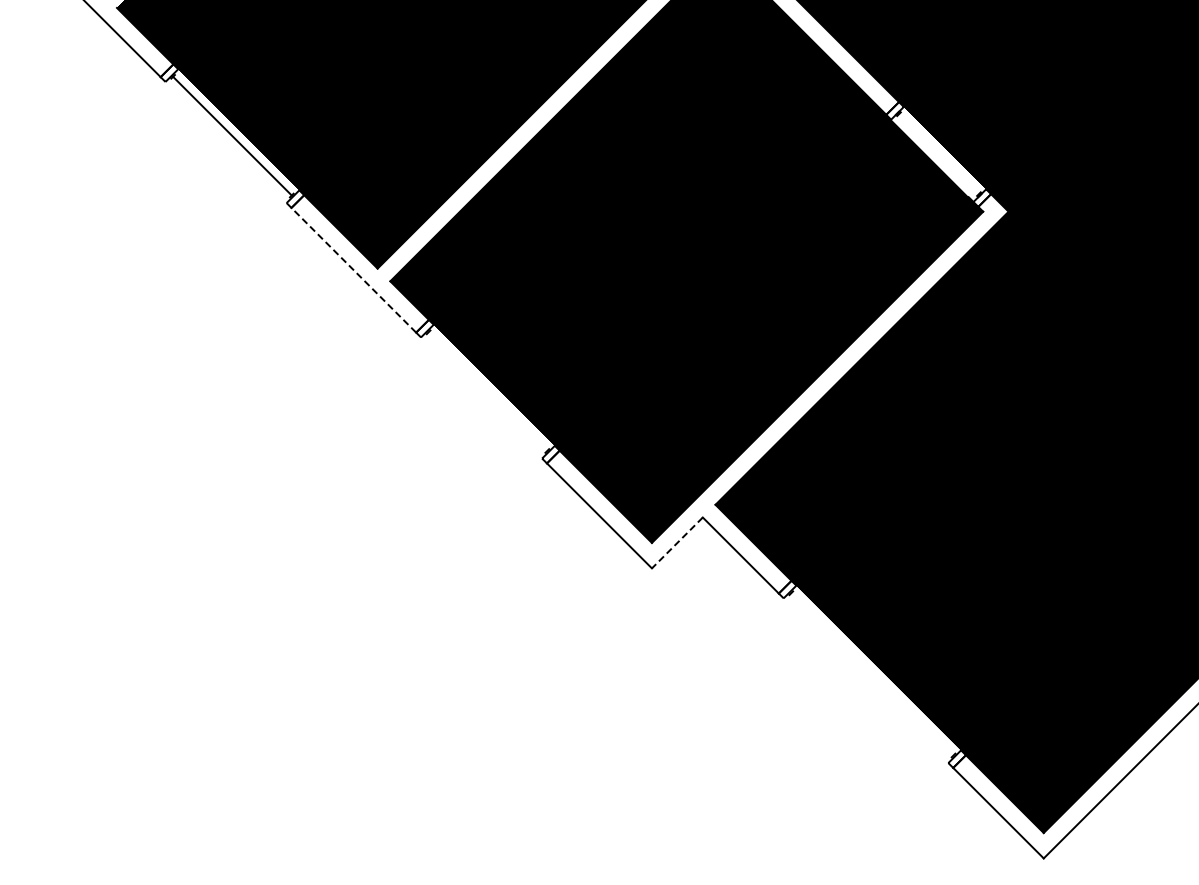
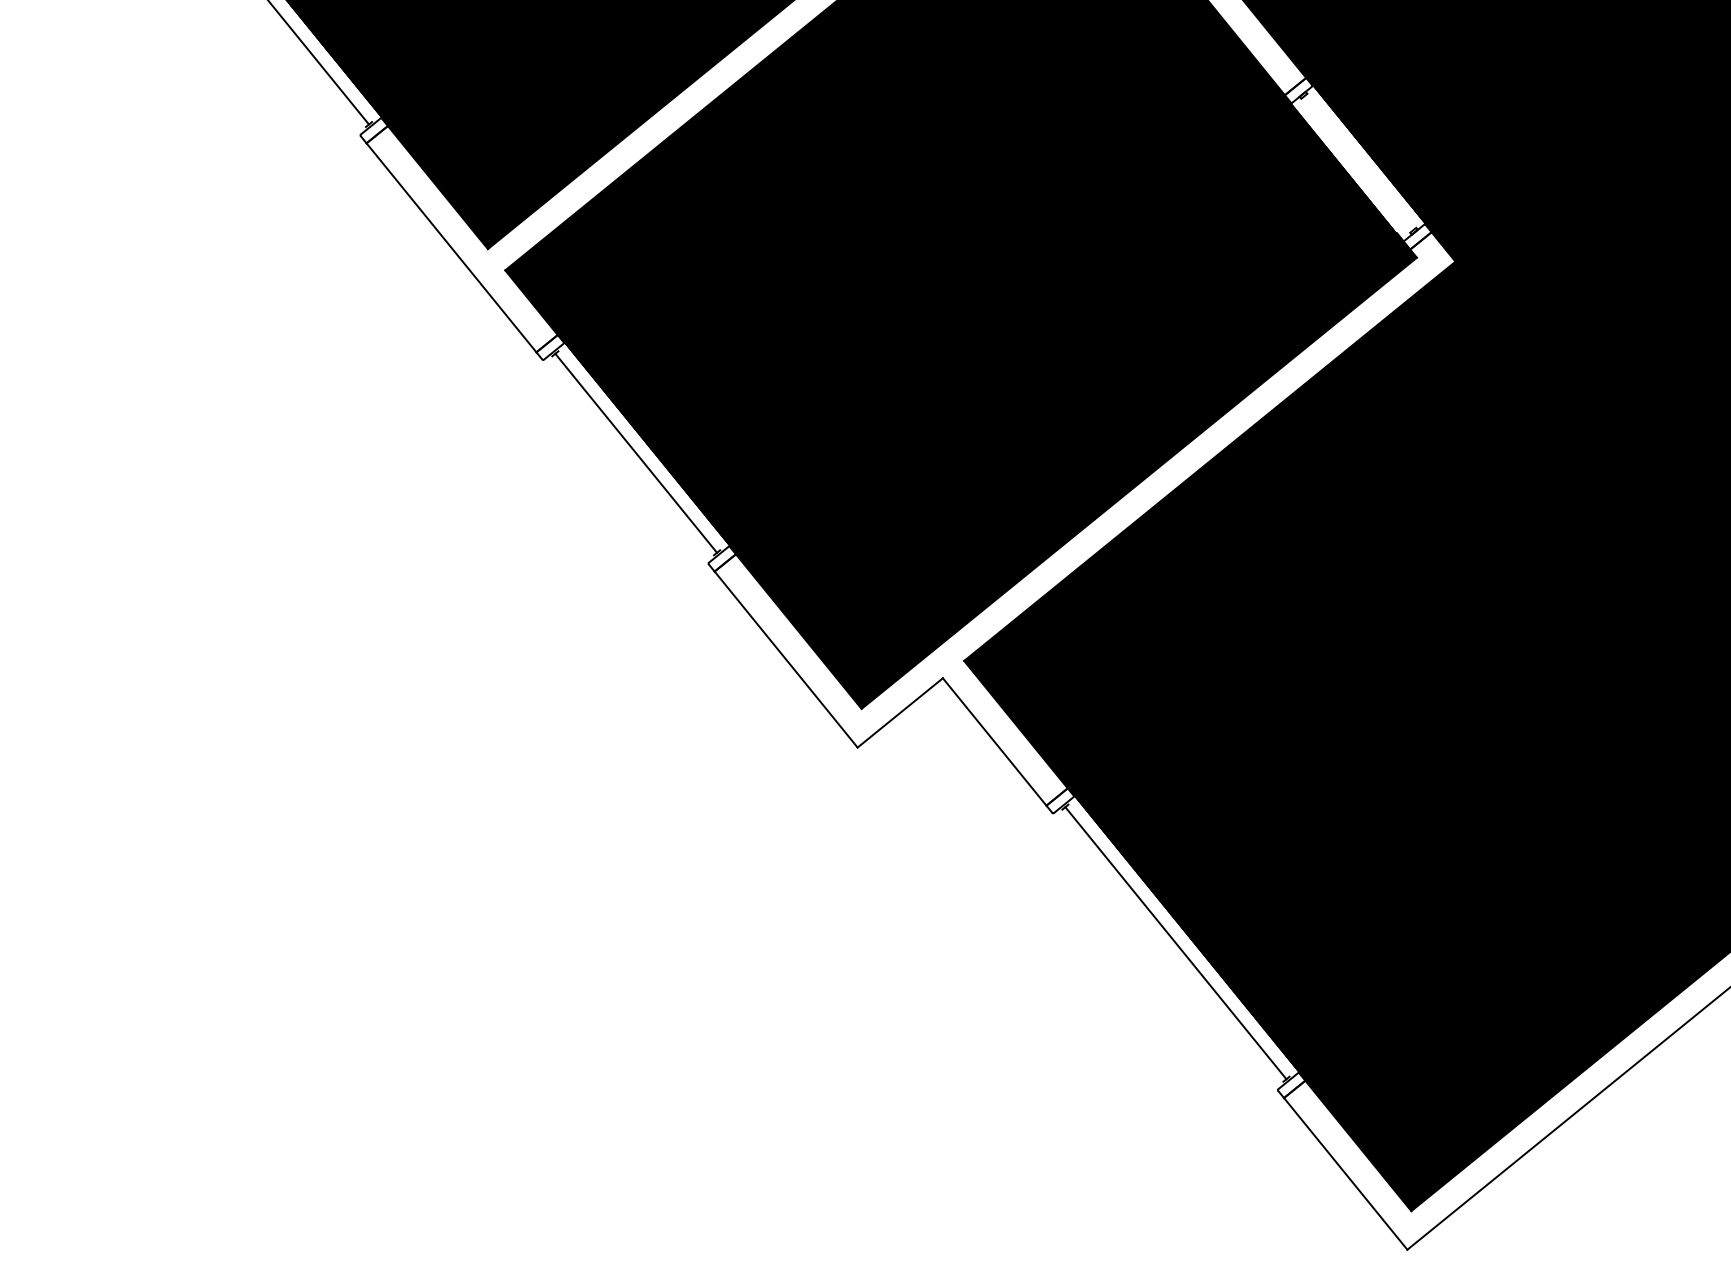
line: (353, 269) -> (451, 246), dashed -> solid
line: (487, 391) -> (635, 452), added
line: (677, 542) -> (900, 712), dashed -> solid
line: (872, 674) -> (1176, 943), added

